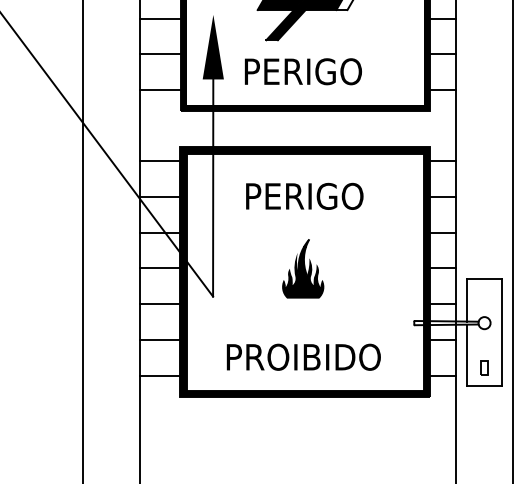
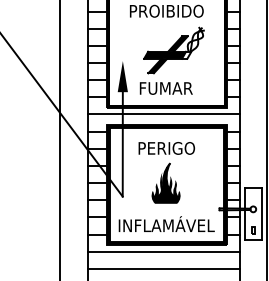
text: (304, 71) -> (166, 88), PERIGO -> FUMAR
line: (297, 125) -> (163, 114), added
part: (302, 267) -> (165, 182), size x1.43
text: (304, 354) -> (166, 224), PROIBIDO -> INFLAMÁVEL
line: (297, 410) -> (163, 251), added
line: (297, 446) -> (163, 268), added

